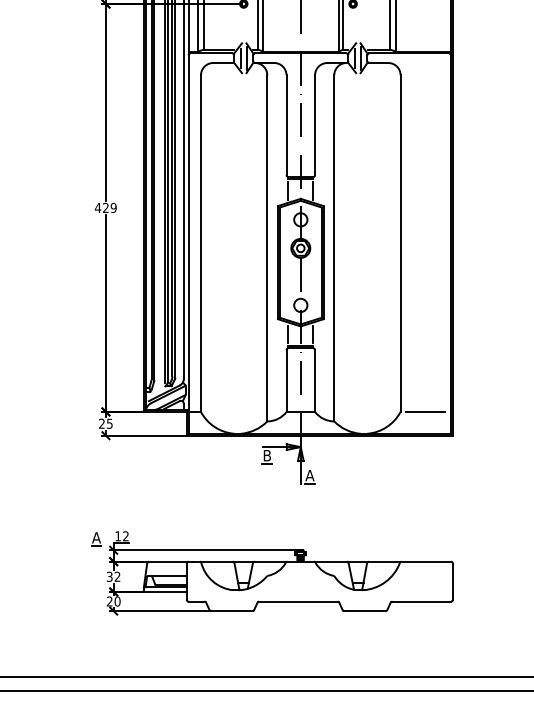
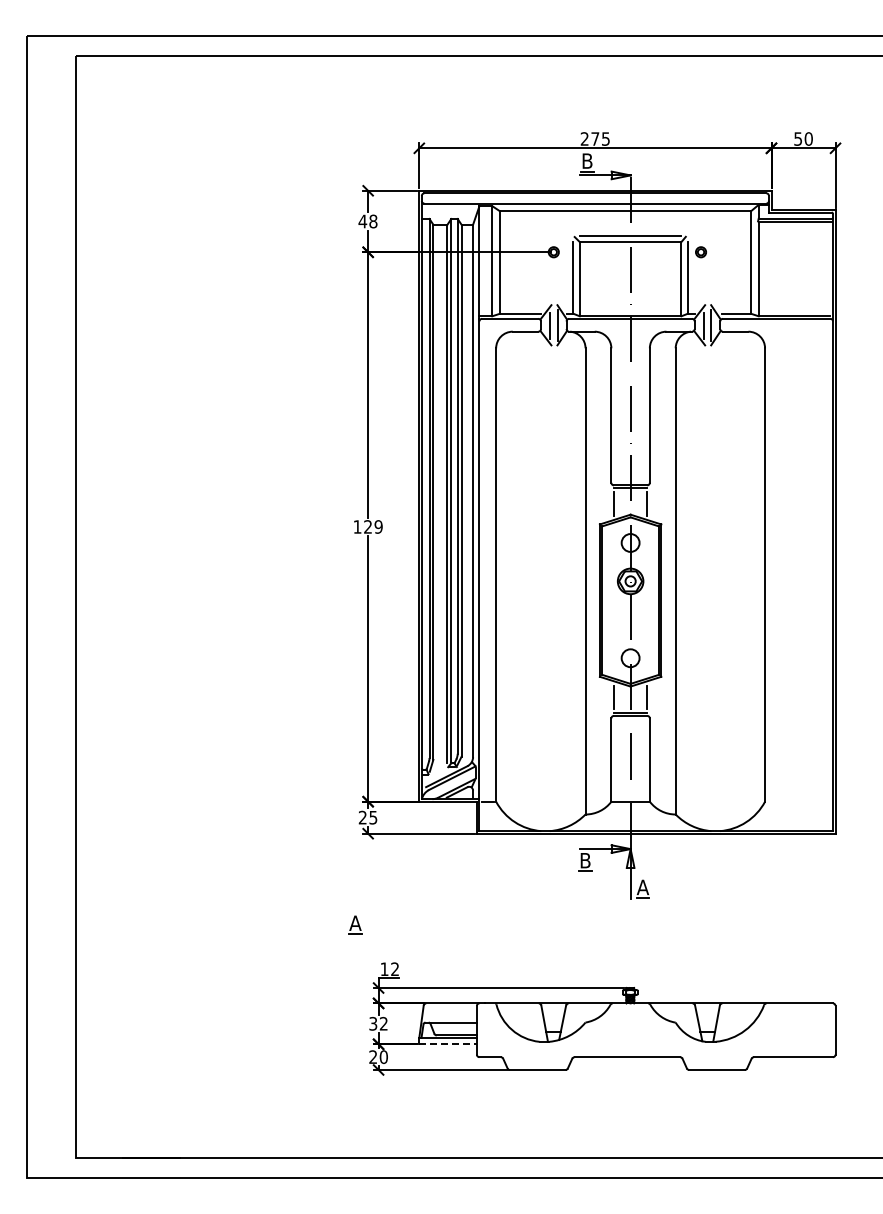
text: (98, 207) -> (357, 526), 429 -> 129
line: (425, 411) -> (798, 801), removed
part: (96, 538) -> (355, 924), moved
line: (165, 592) -> (448, 1044), solid -> dashed

